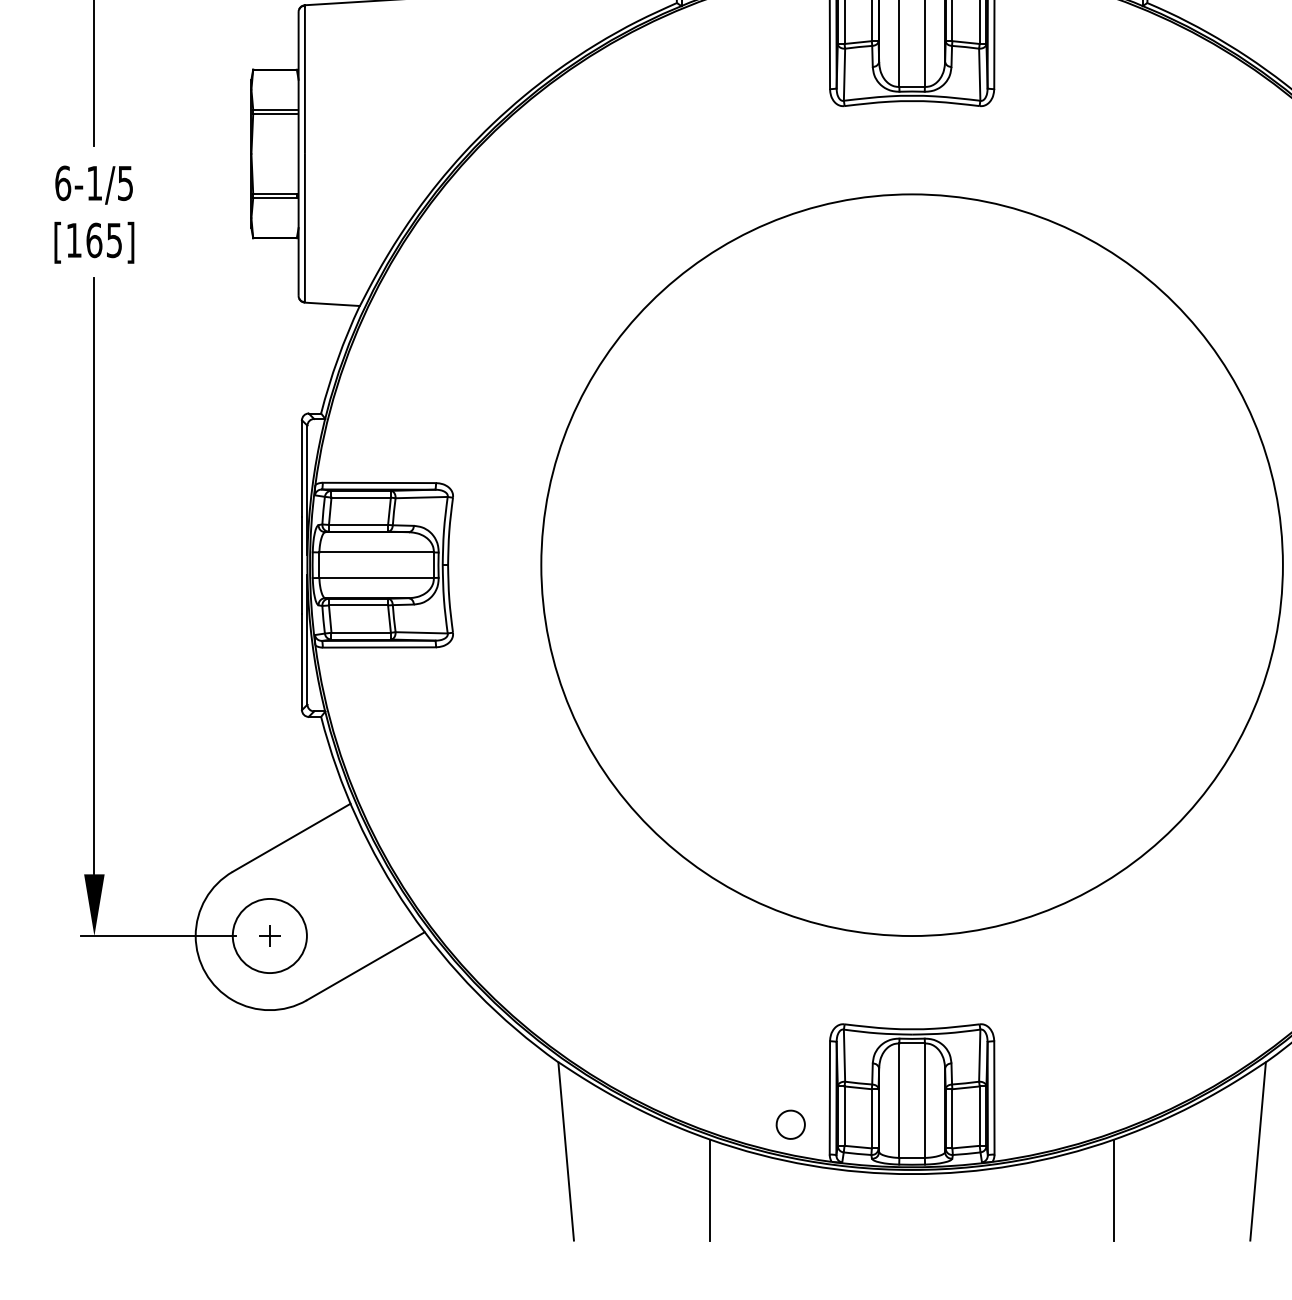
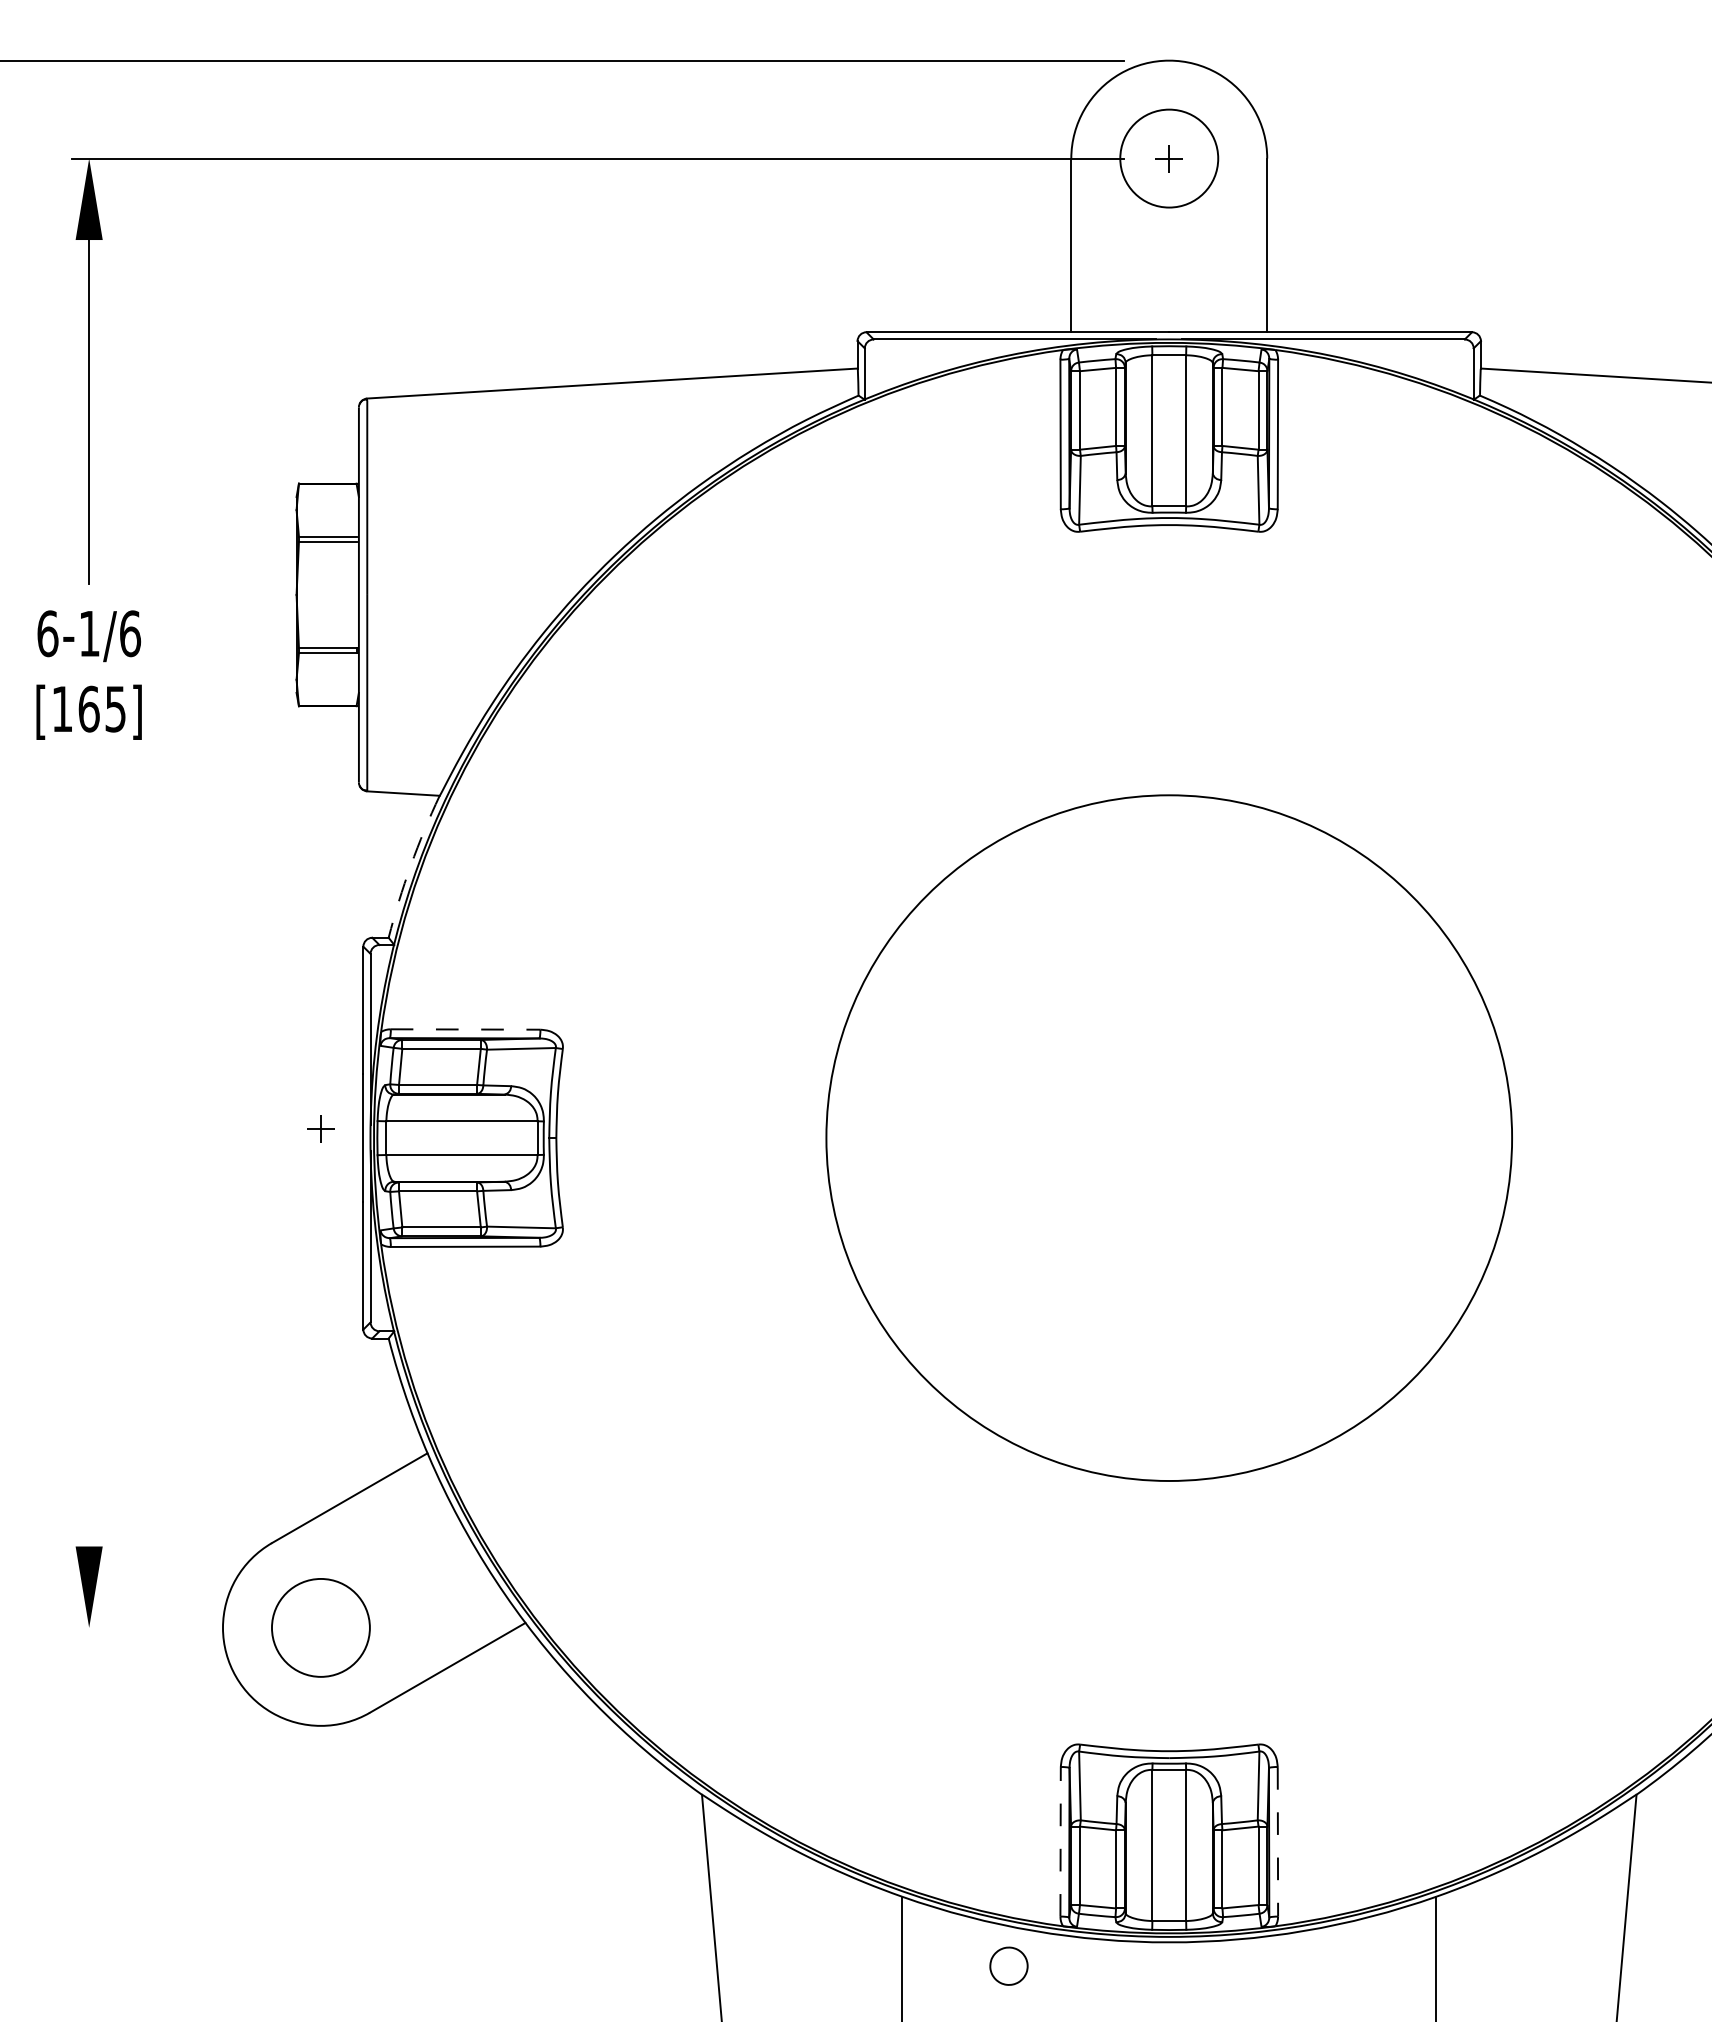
text: (125, 183) -> (130, 633), 6-1/5 -> 6-1/6
arc: (337, 358) -> (410, 865), solid -> dashed
line: (379, 482) -> (465, 1029), solid -> dashed
circle: (912, 564) -> (1169, 1137), size x0.7
line: (94, 576) -> (89, 1152), removed
line: (158, 935) -> (173, 1627), removed
part: (269, 935) -> (320, 1128), moved
line: (829, 1097) -> (1060, 1841), solid -> dashed
line: (994, 1097) -> (1277, 1841), solid -> dashed
part: (790, 1124) -> (1008, 1965), moved

